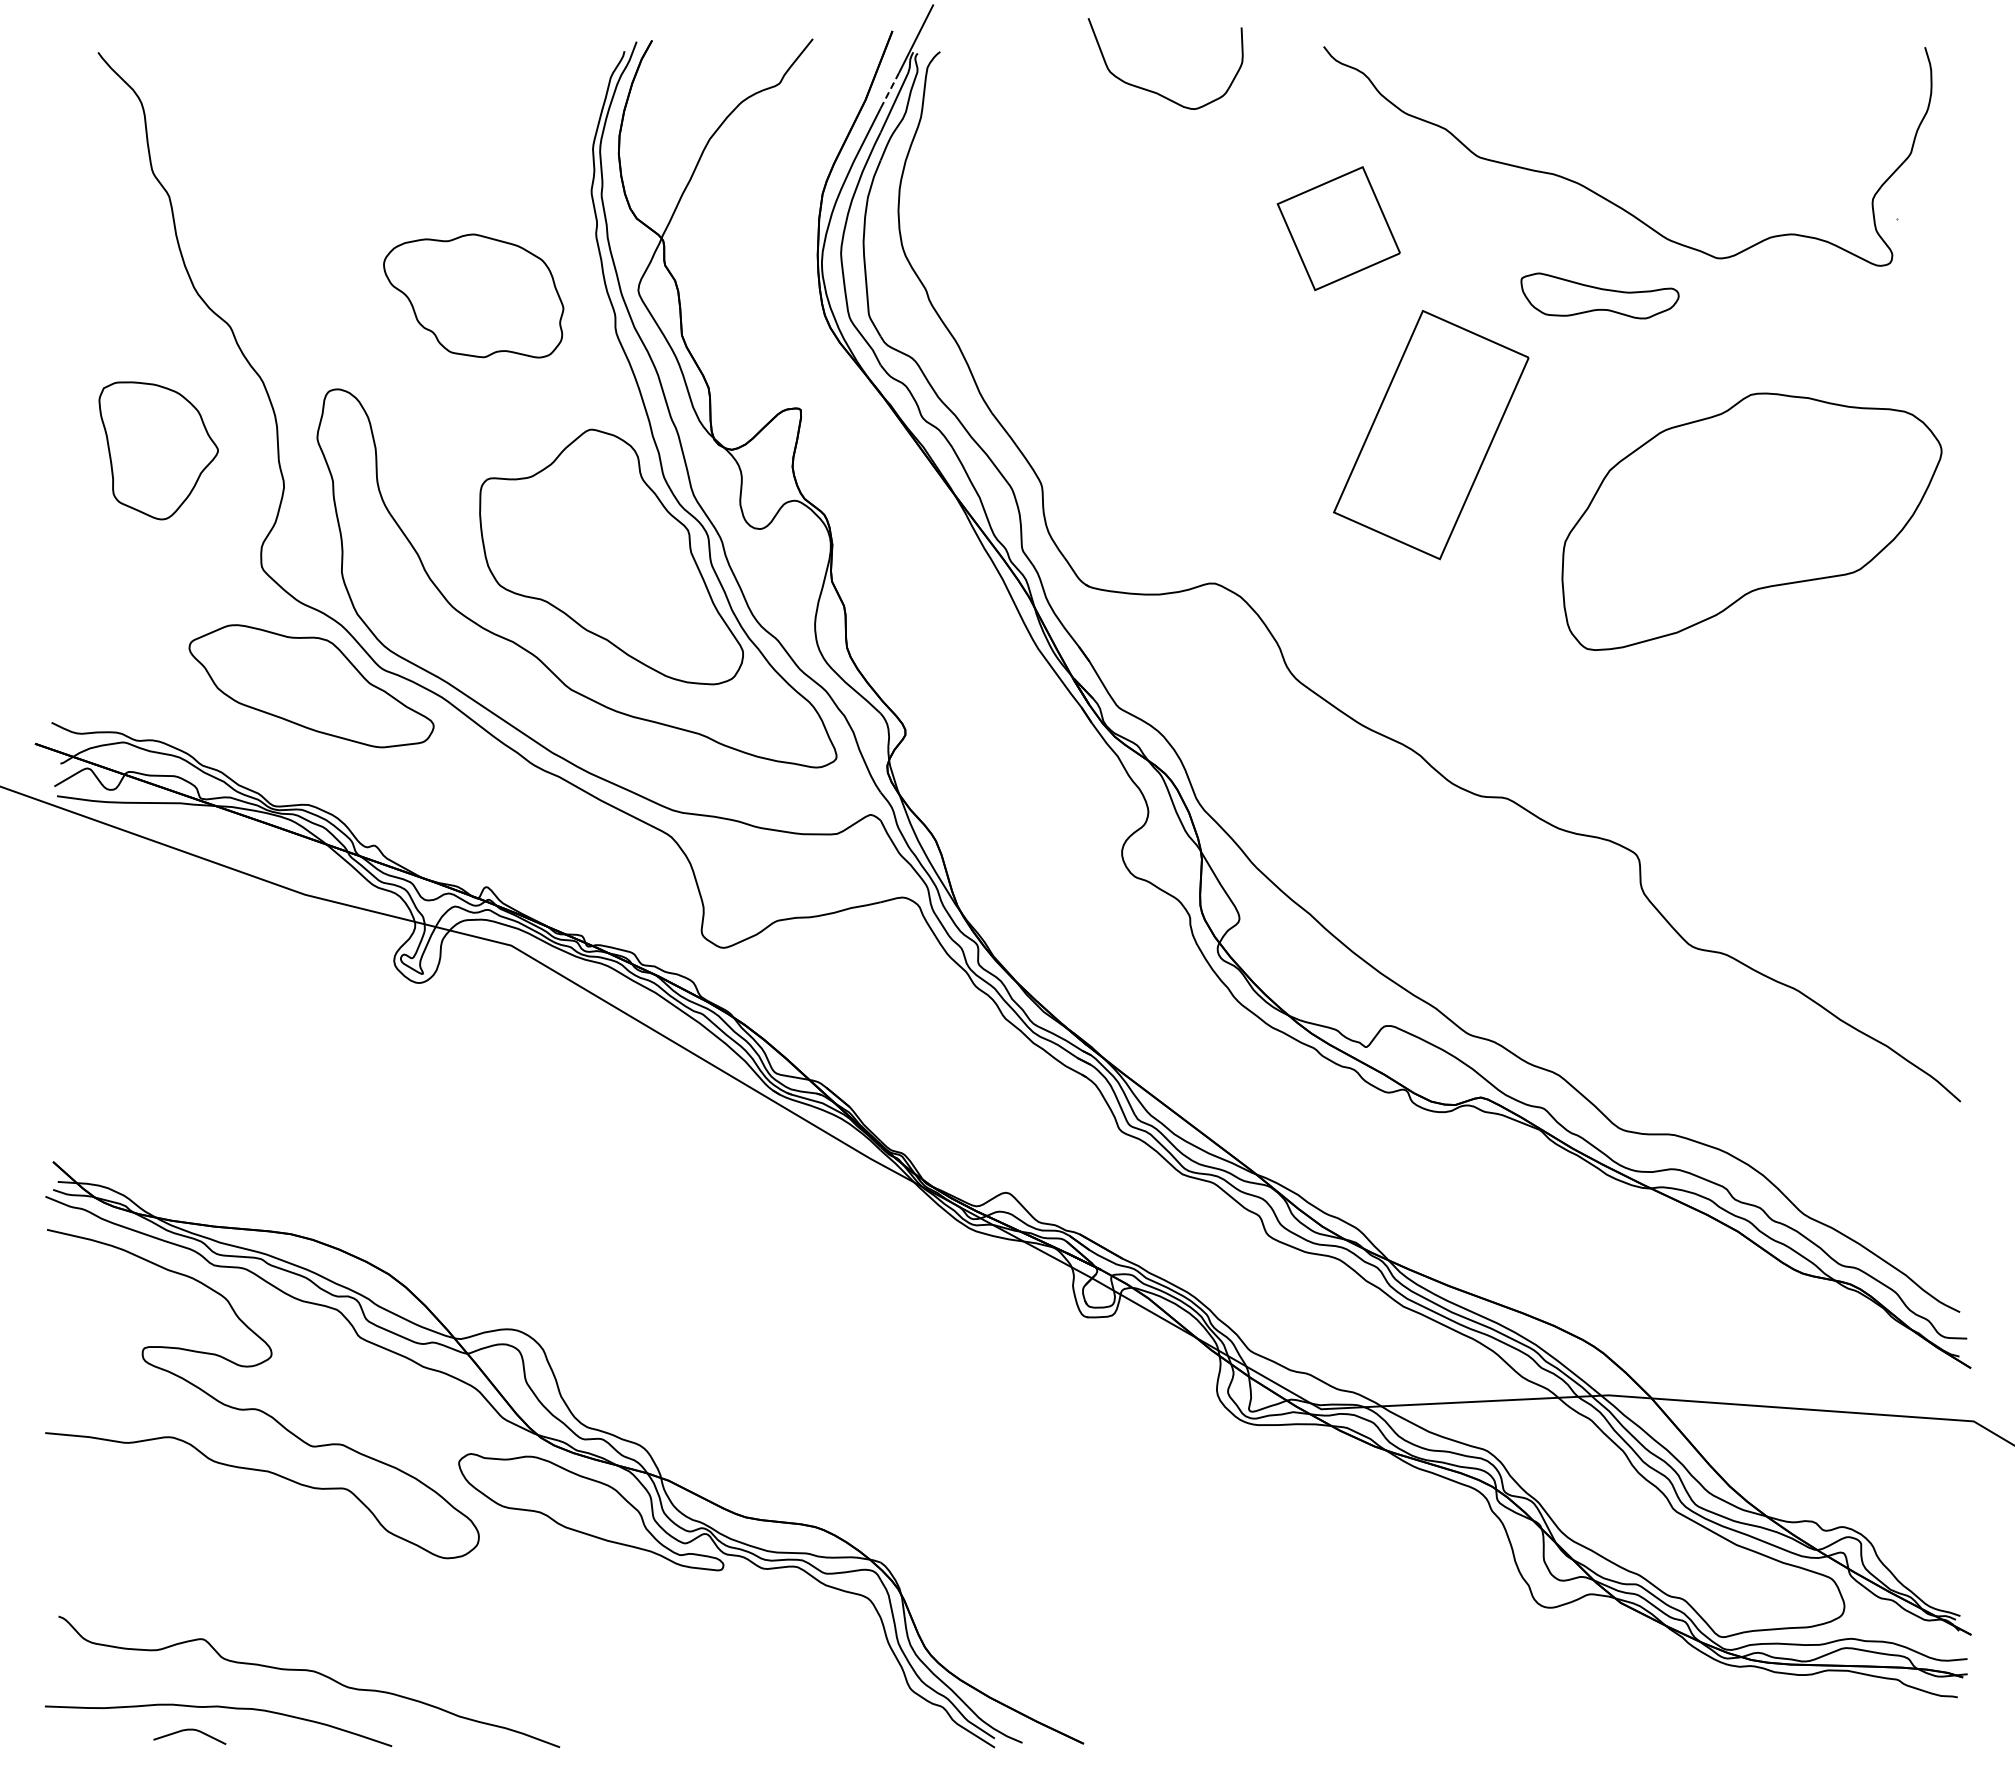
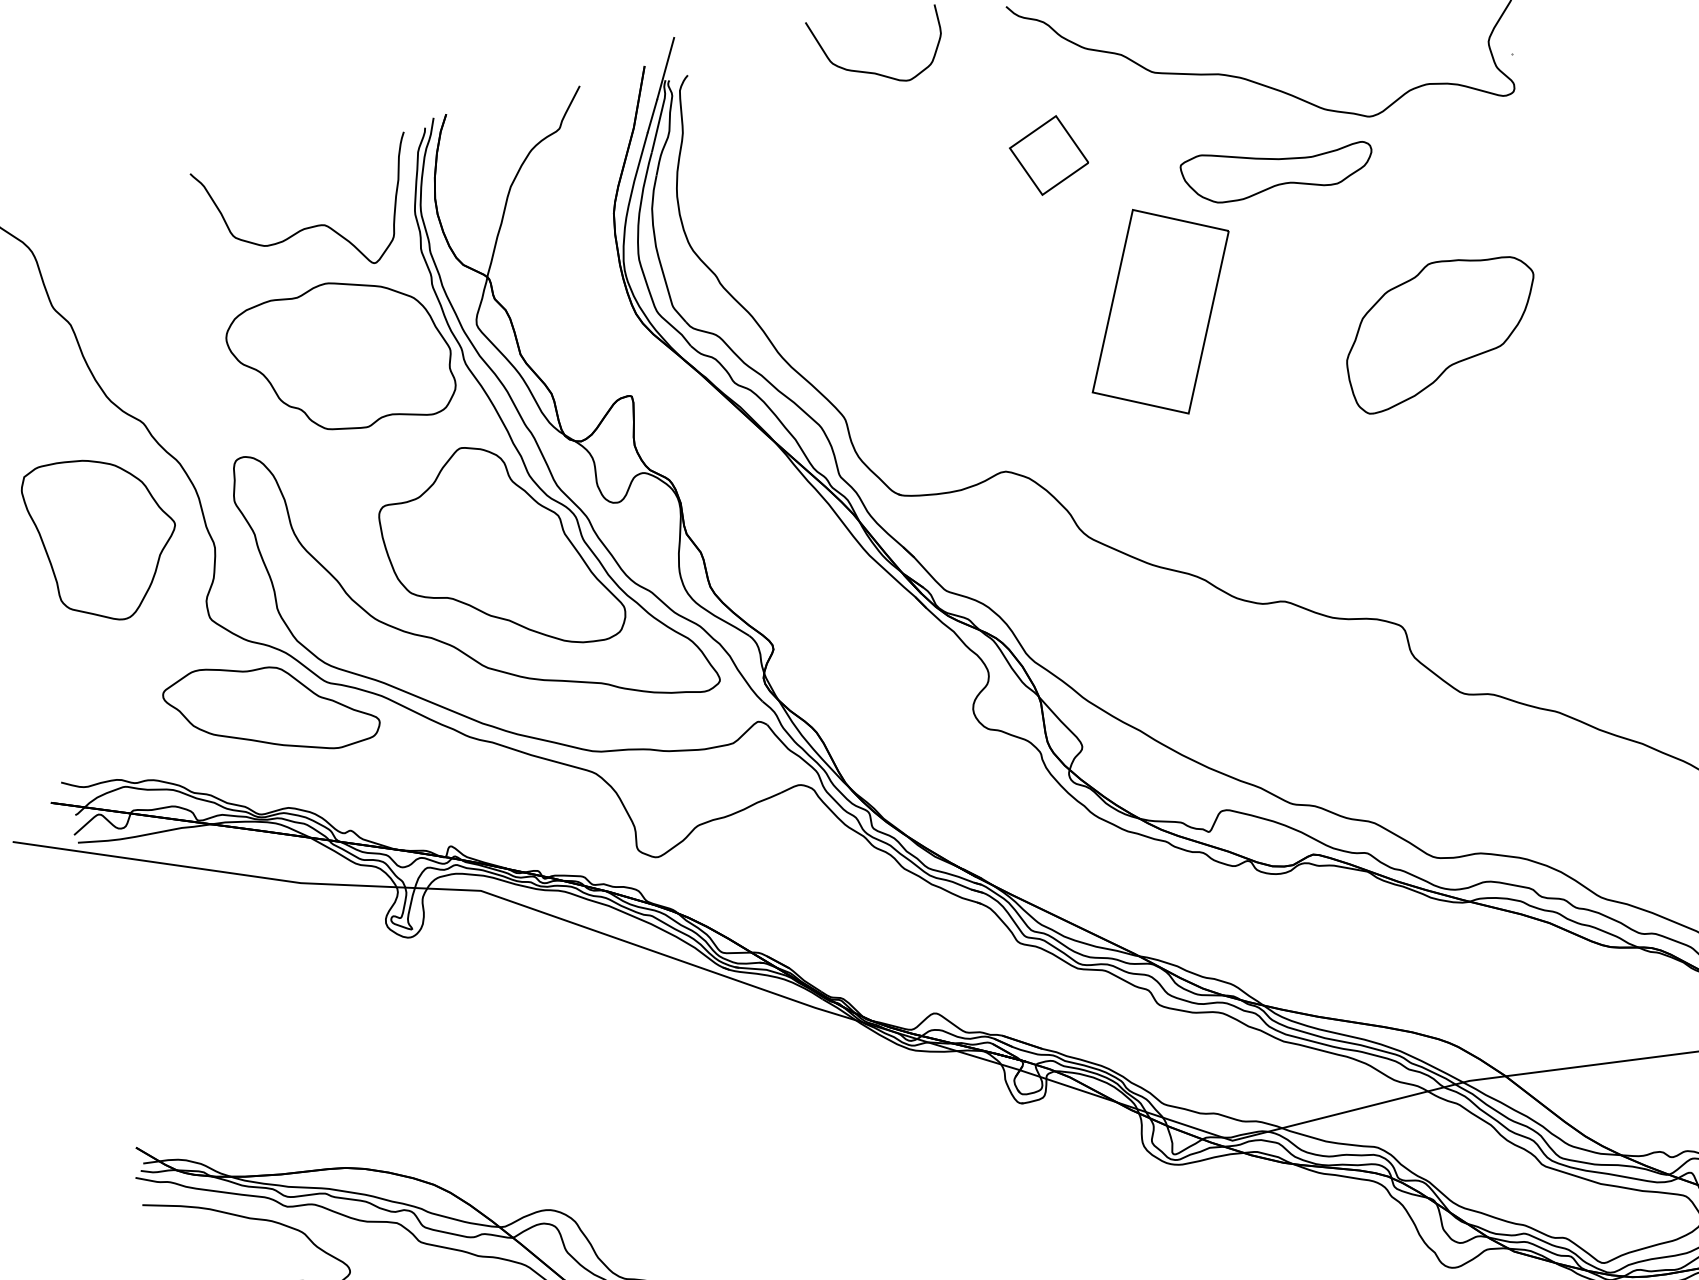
line: (889, 90) -> (652, 116), dashed -> solid
curve: (470, 138) -> (311, 226), added
part: (1338, 228) -> (1048, 155), size x0.71
part: (473, 295) -> (340, 356), size x1.43
part: (1599, 295) -> (1277, 167), size x1.43
part: (158, 450) -> (104, 538), size x1.43
part: (1751, 522) -> (1441, 330), size x0.62

